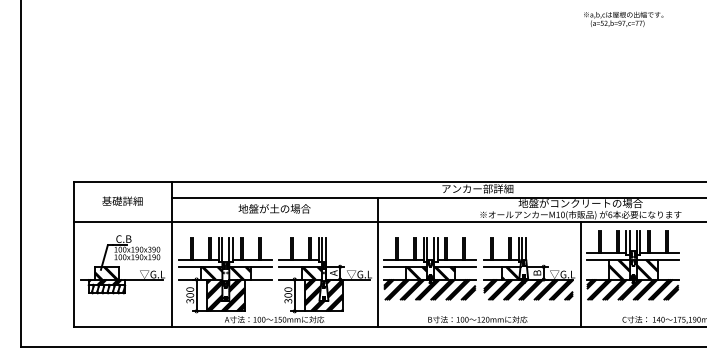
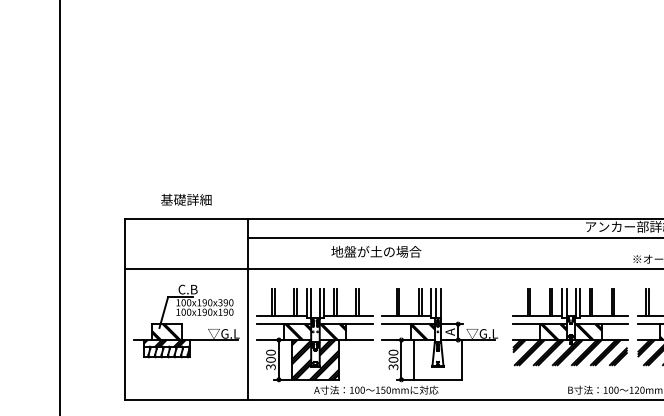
text: (122, 200) -> (186, 198), moved
line: (377, 262) -> (504, 318), removed
hatch: (323, 295) -> (437, 360), removed

